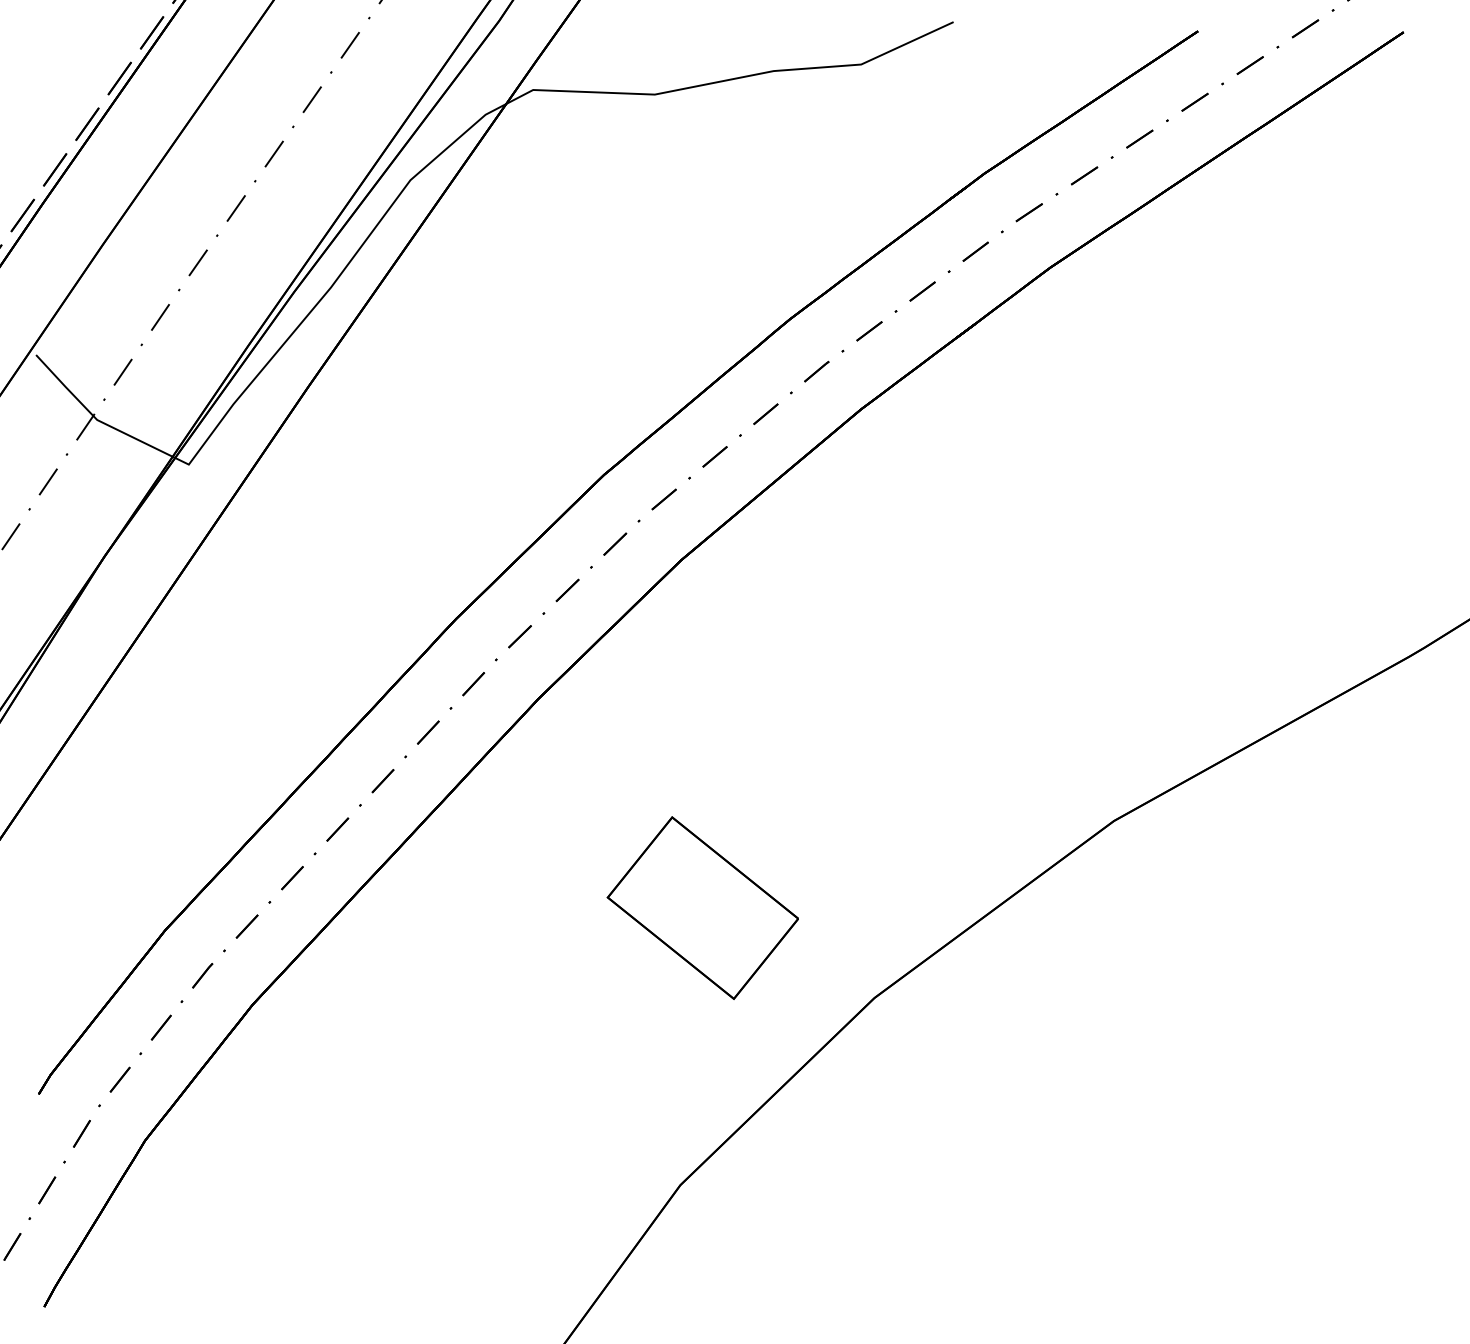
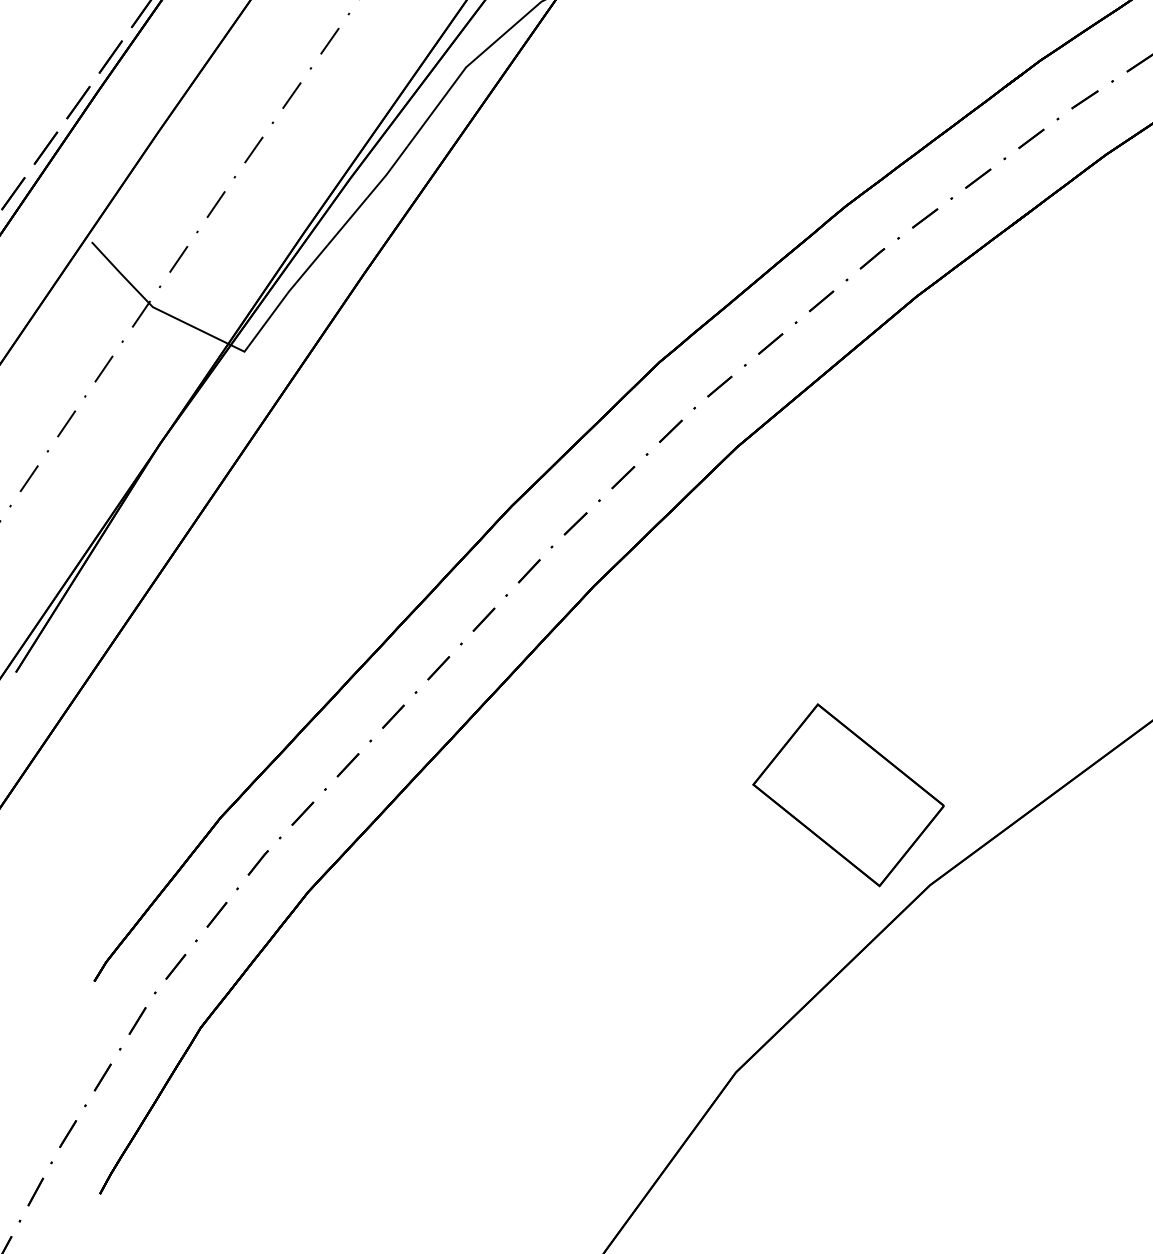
part: (702, 907) -> (848, 794), moved

